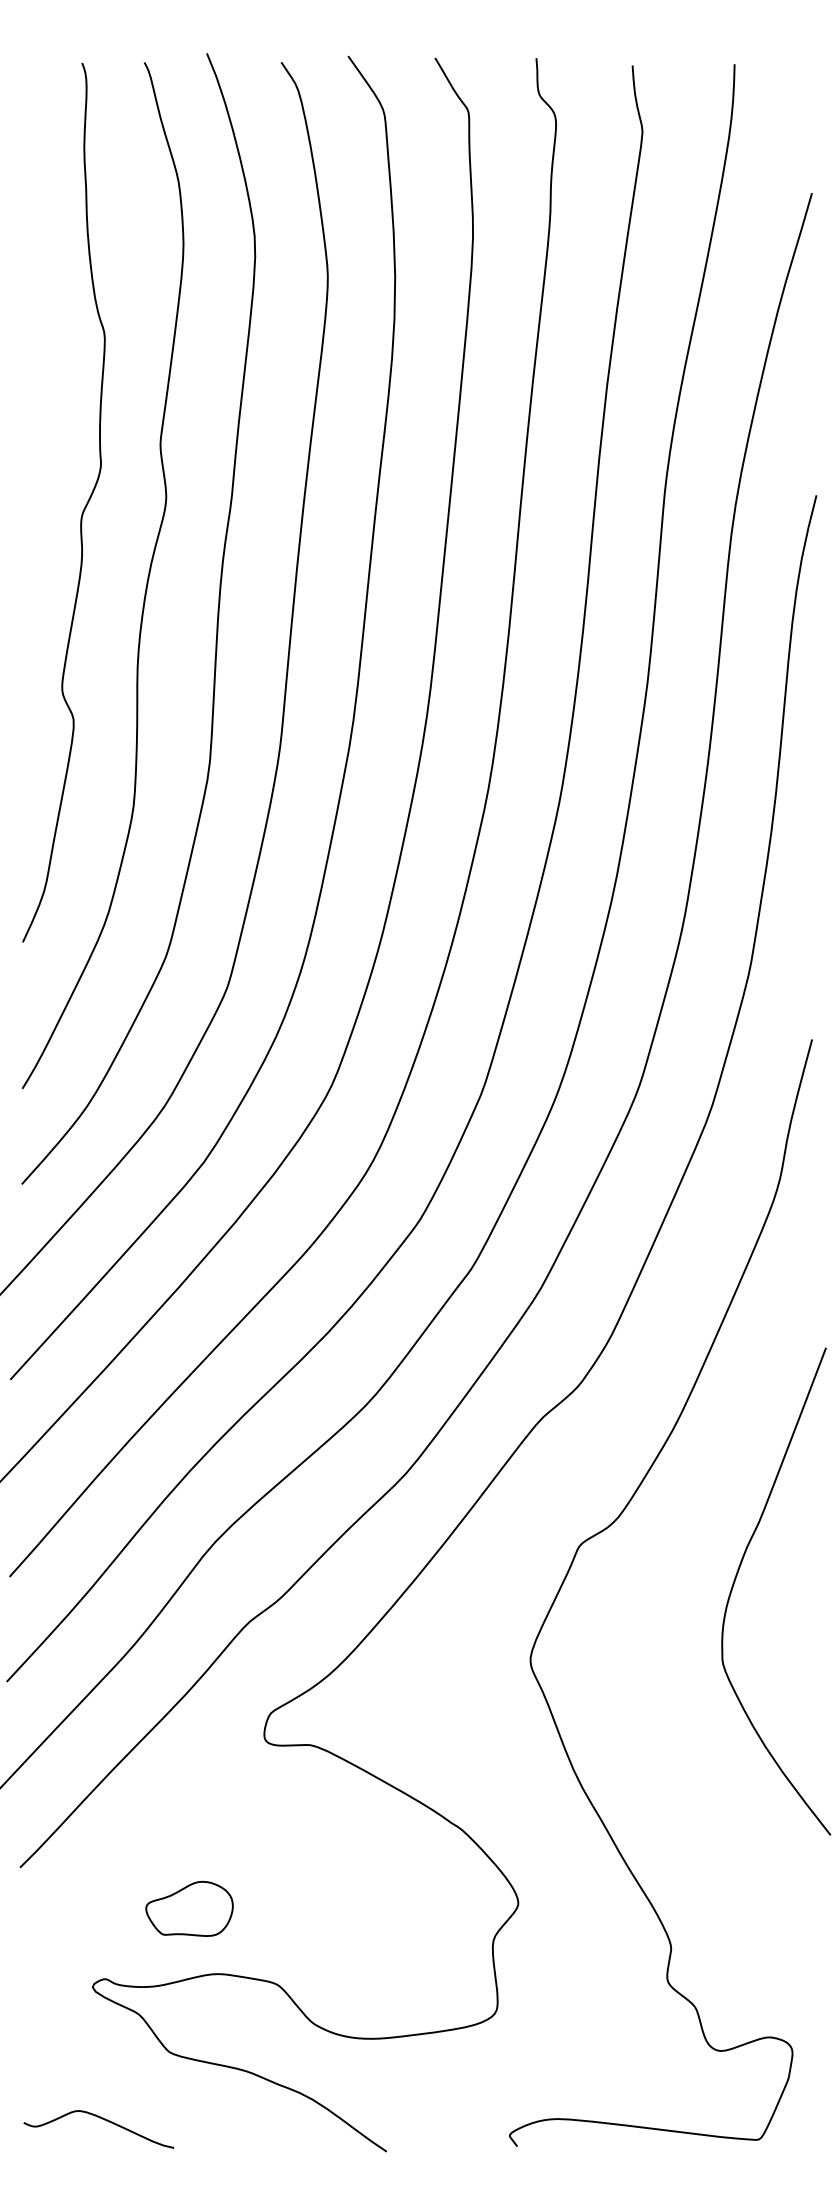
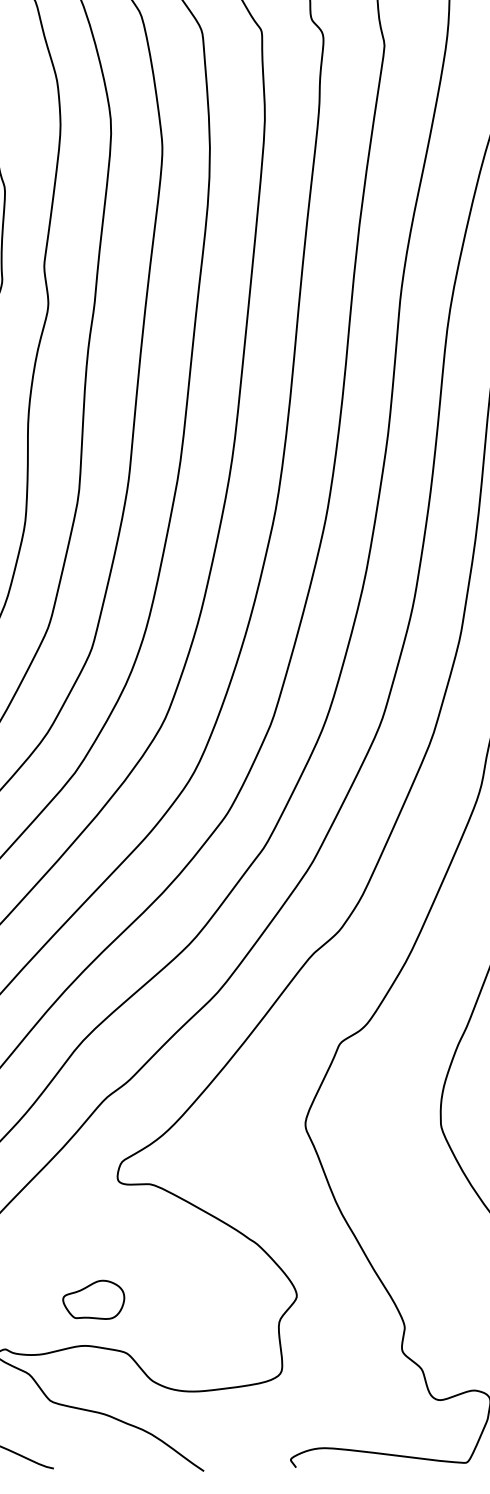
part: (189, 1908) -> (93, 1299), moved

